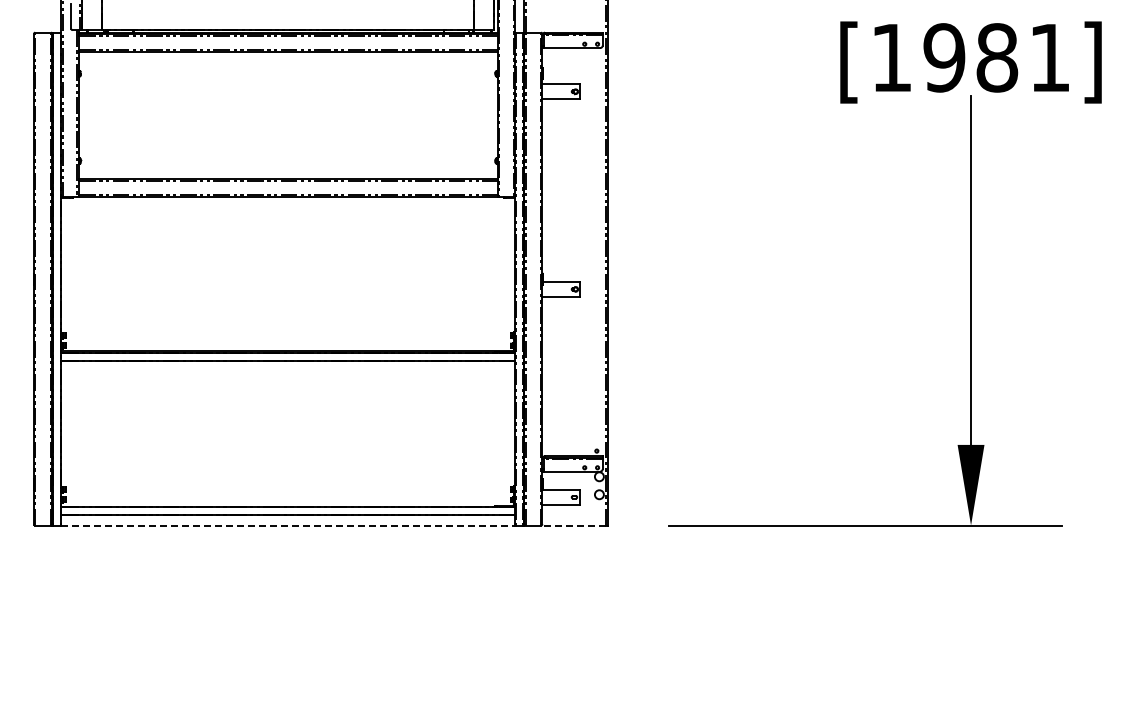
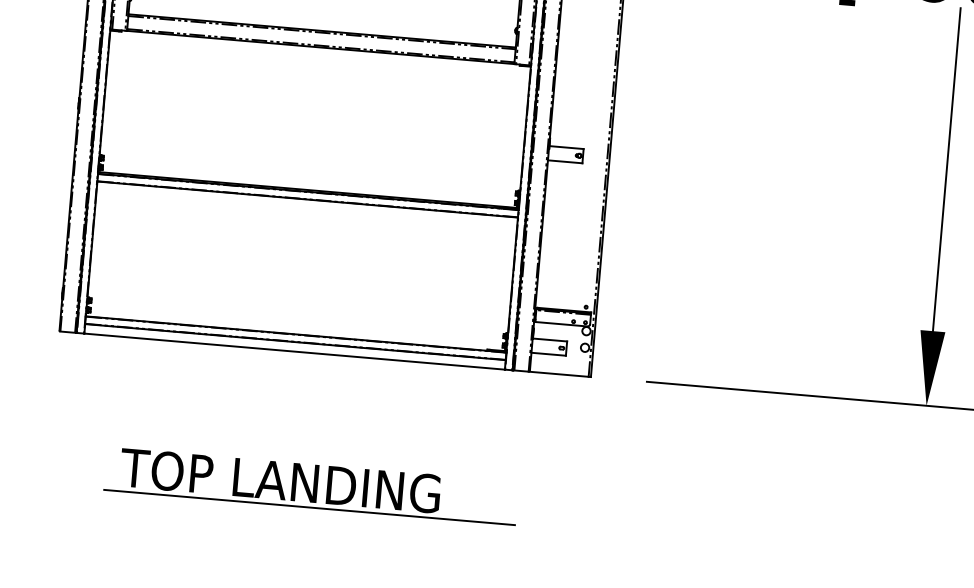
line: (288, 525) -> (294, 351), dashed -> solid
line: (573, 525) -> (558, 374), dashed -> solid
part: (318, 667) -> (311, 485), added

